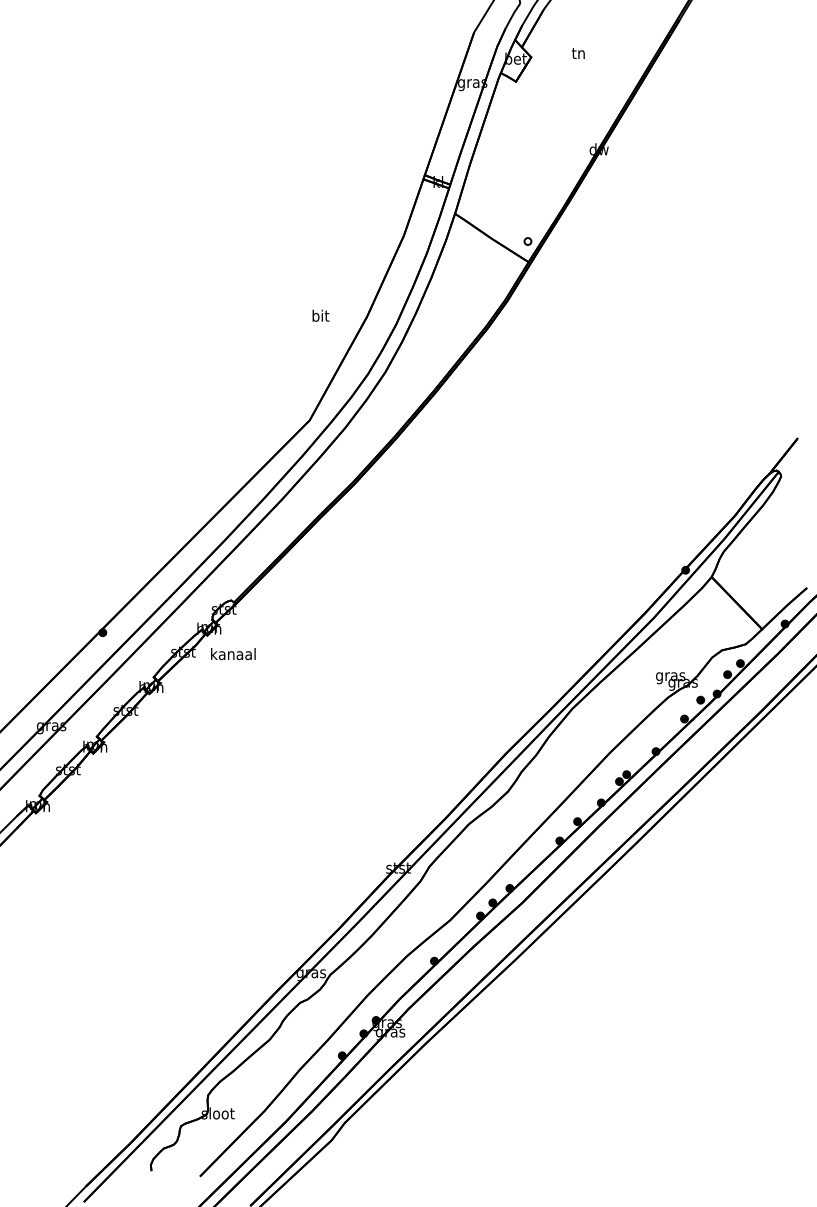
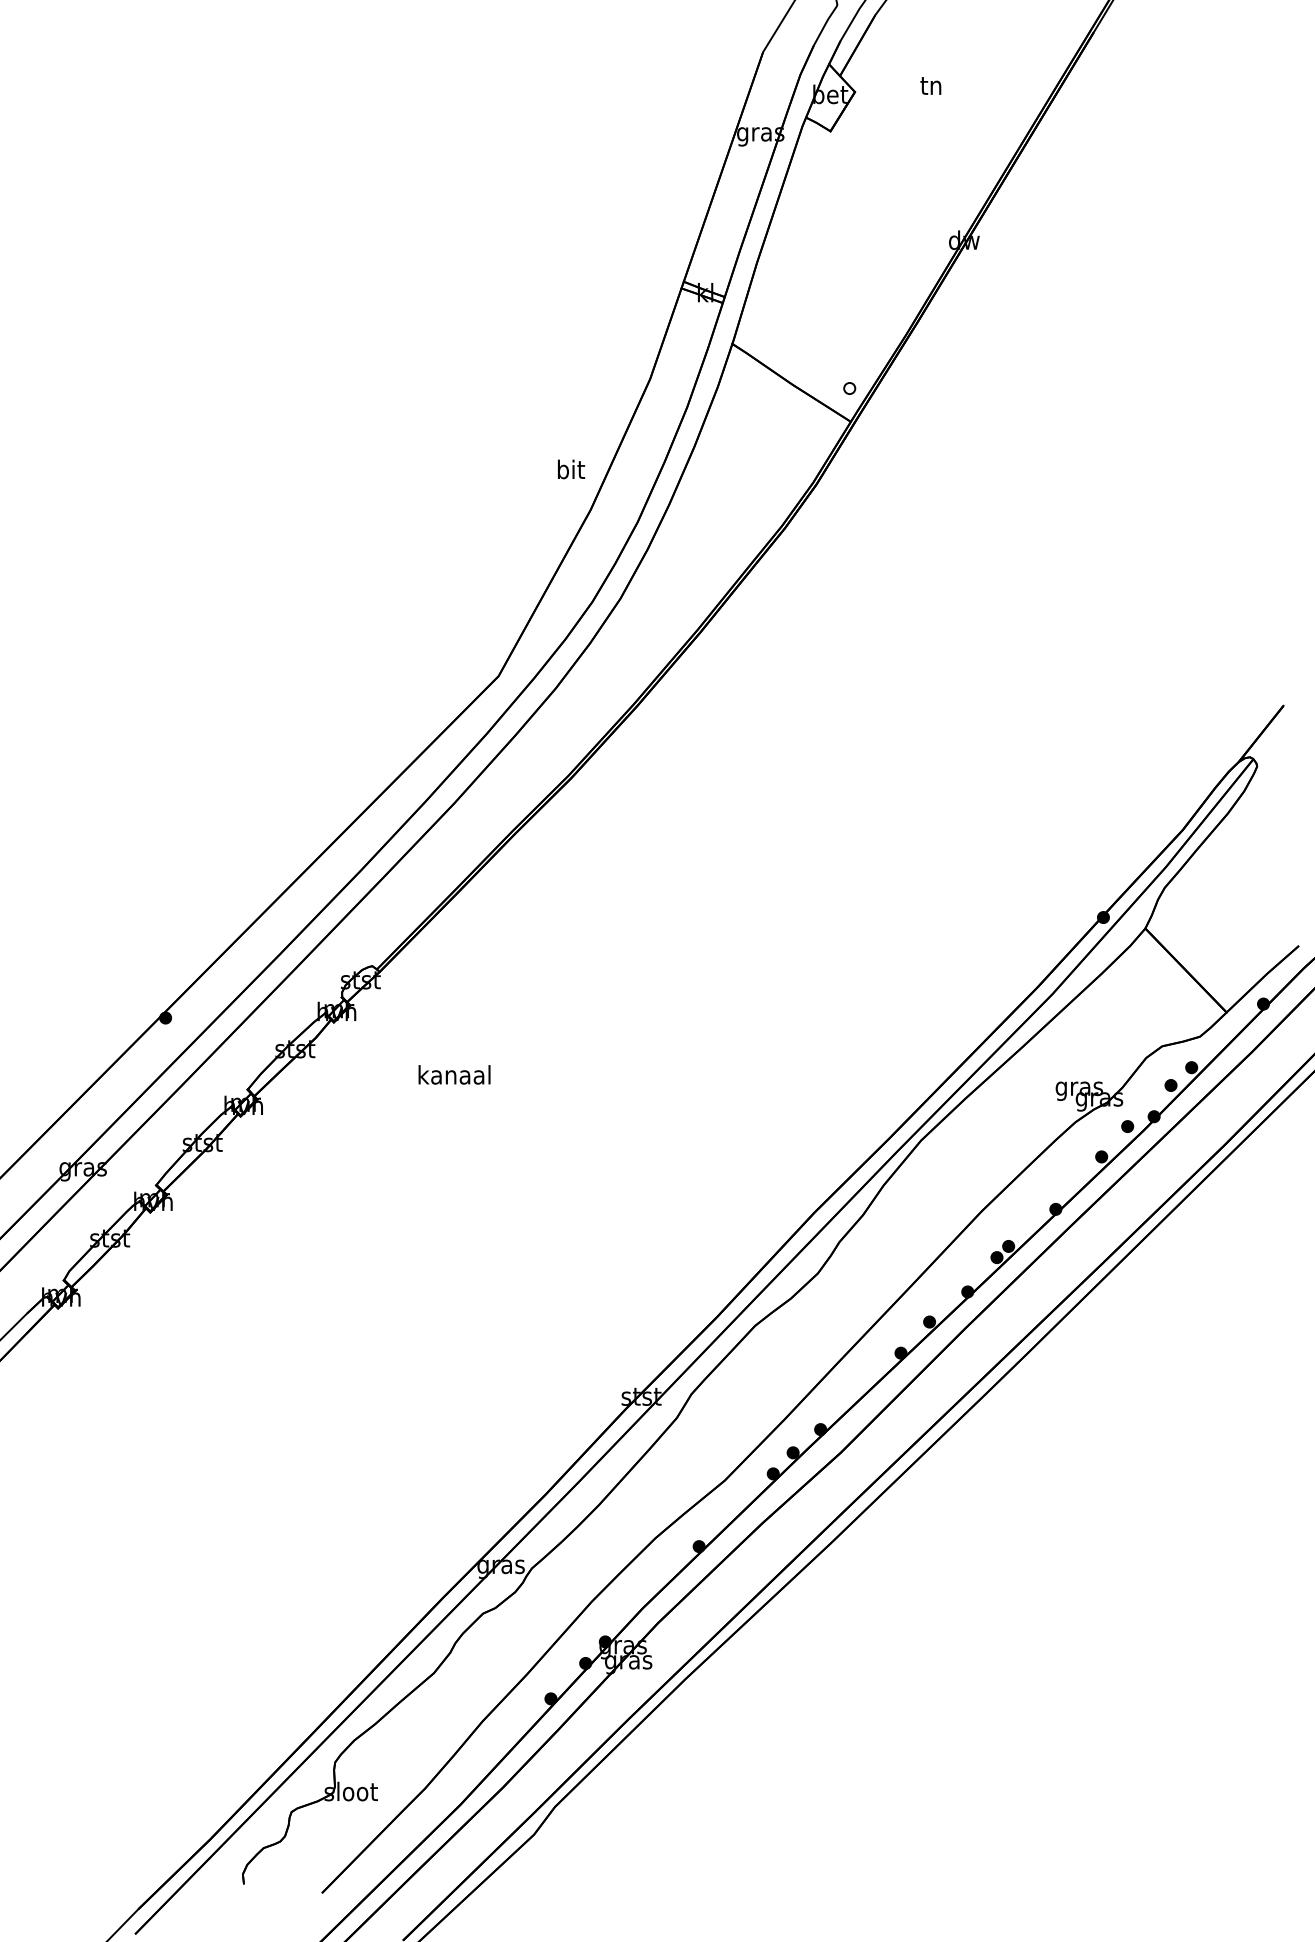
text: (320, 315) -> (570, 468), moved
text: (233, 654) -> (454, 1075), moved

